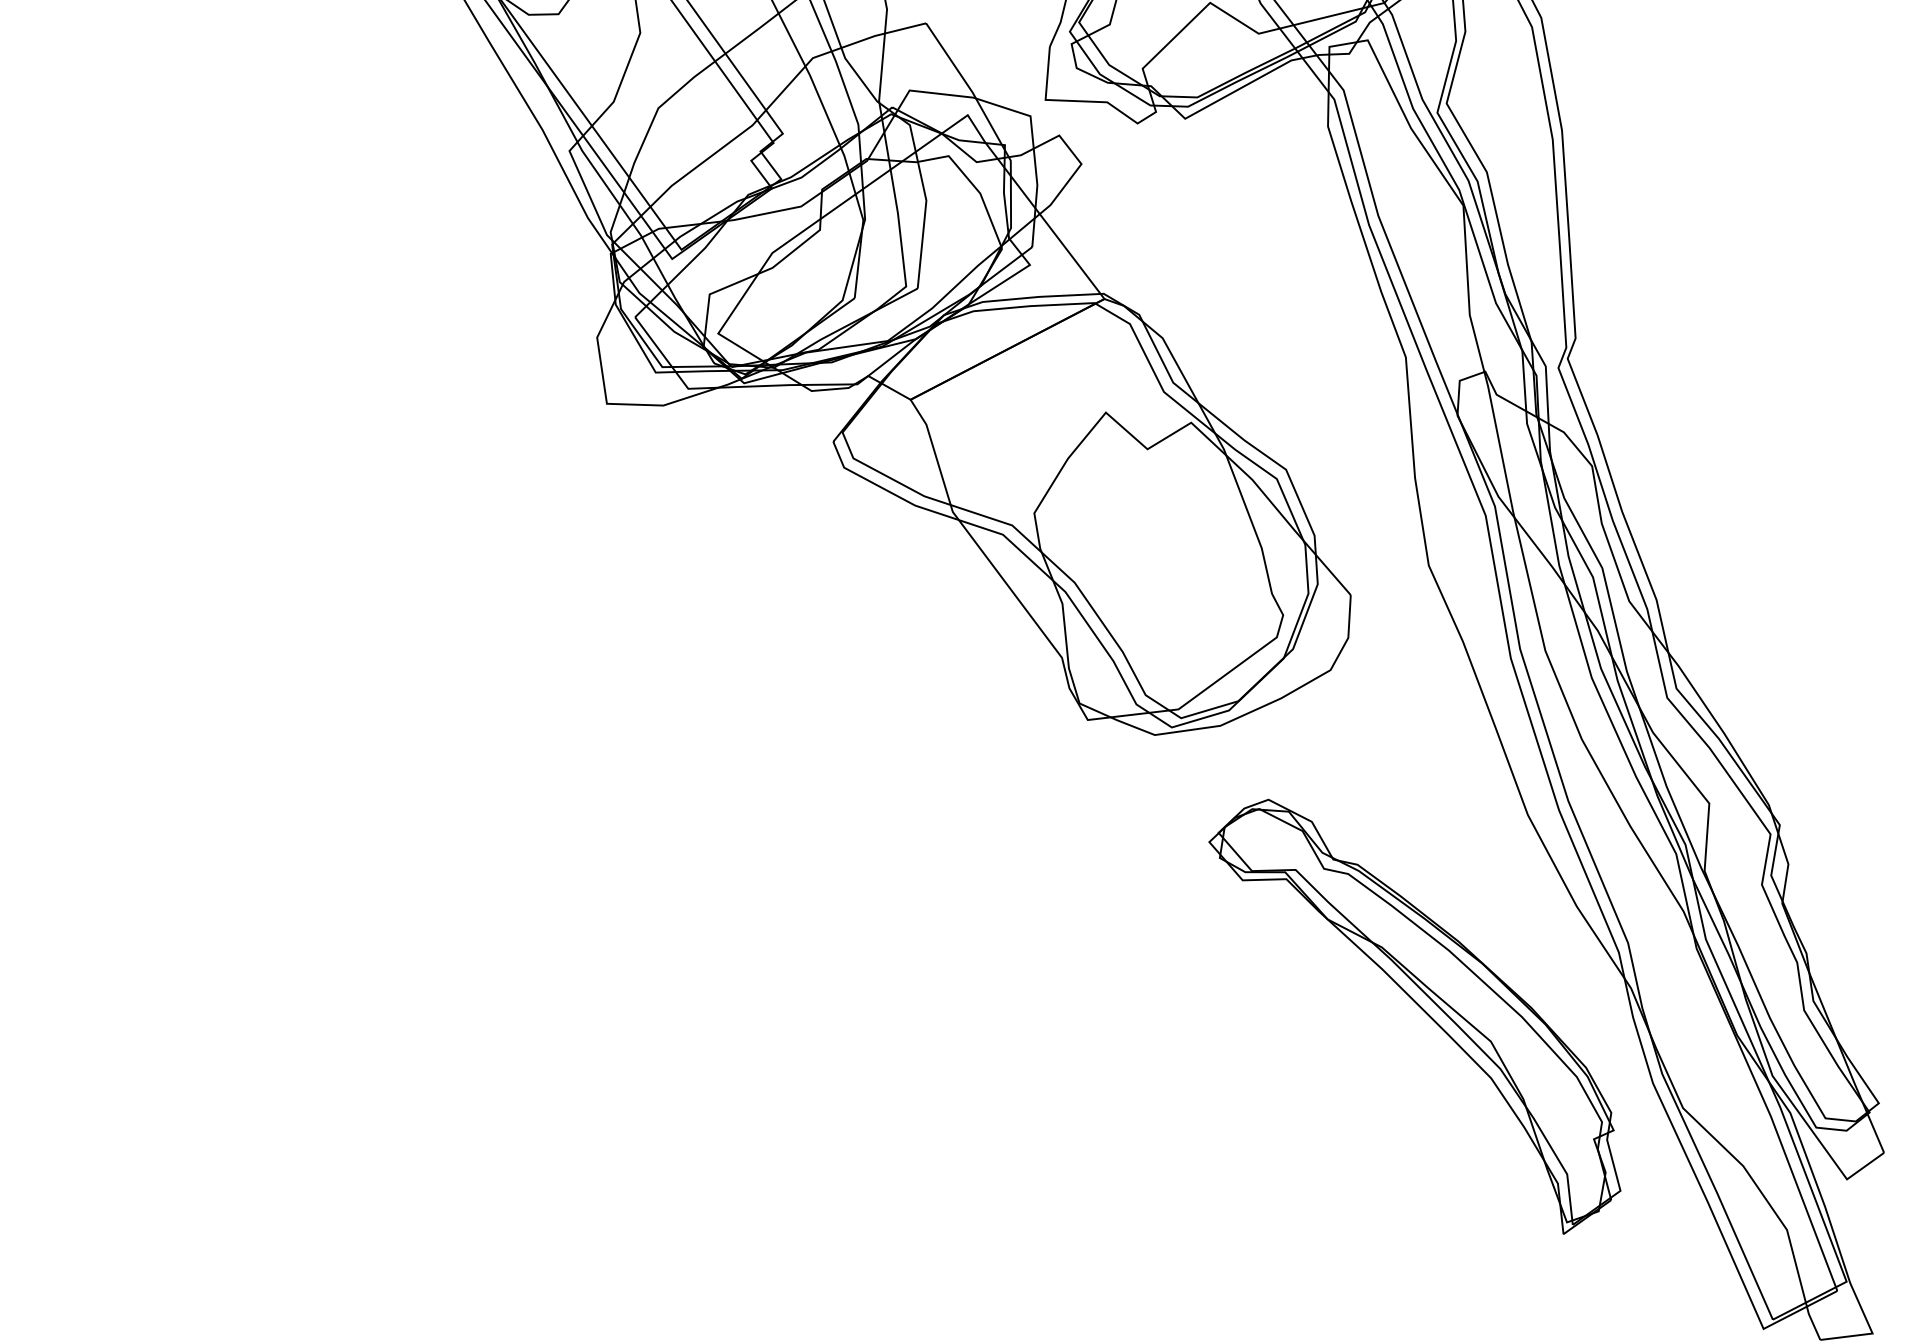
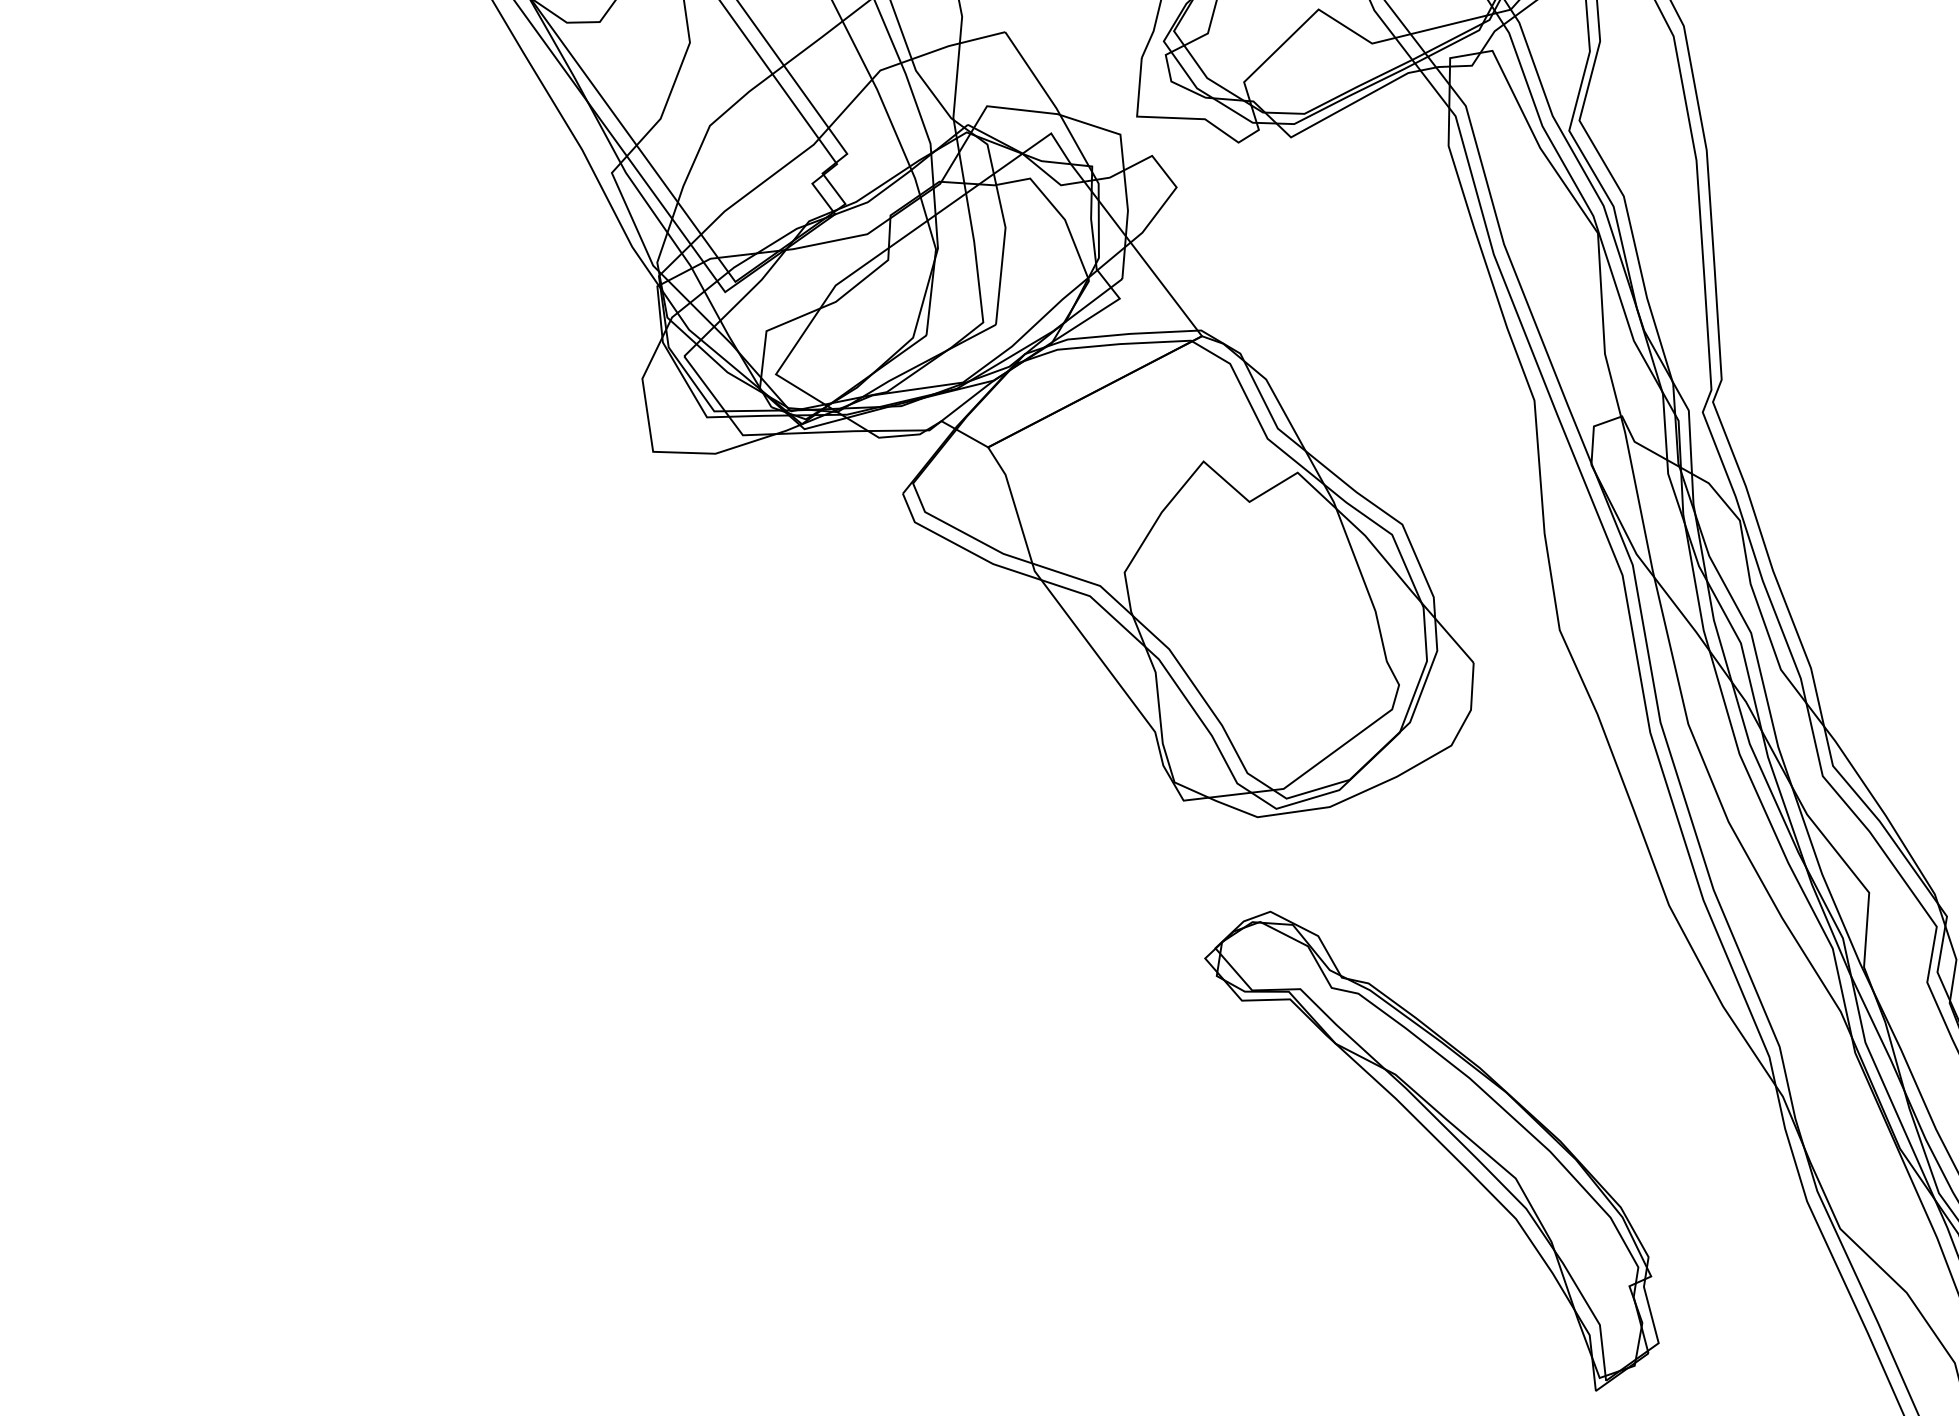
part: (1421, 1009) -> (1439, 1143), moved

